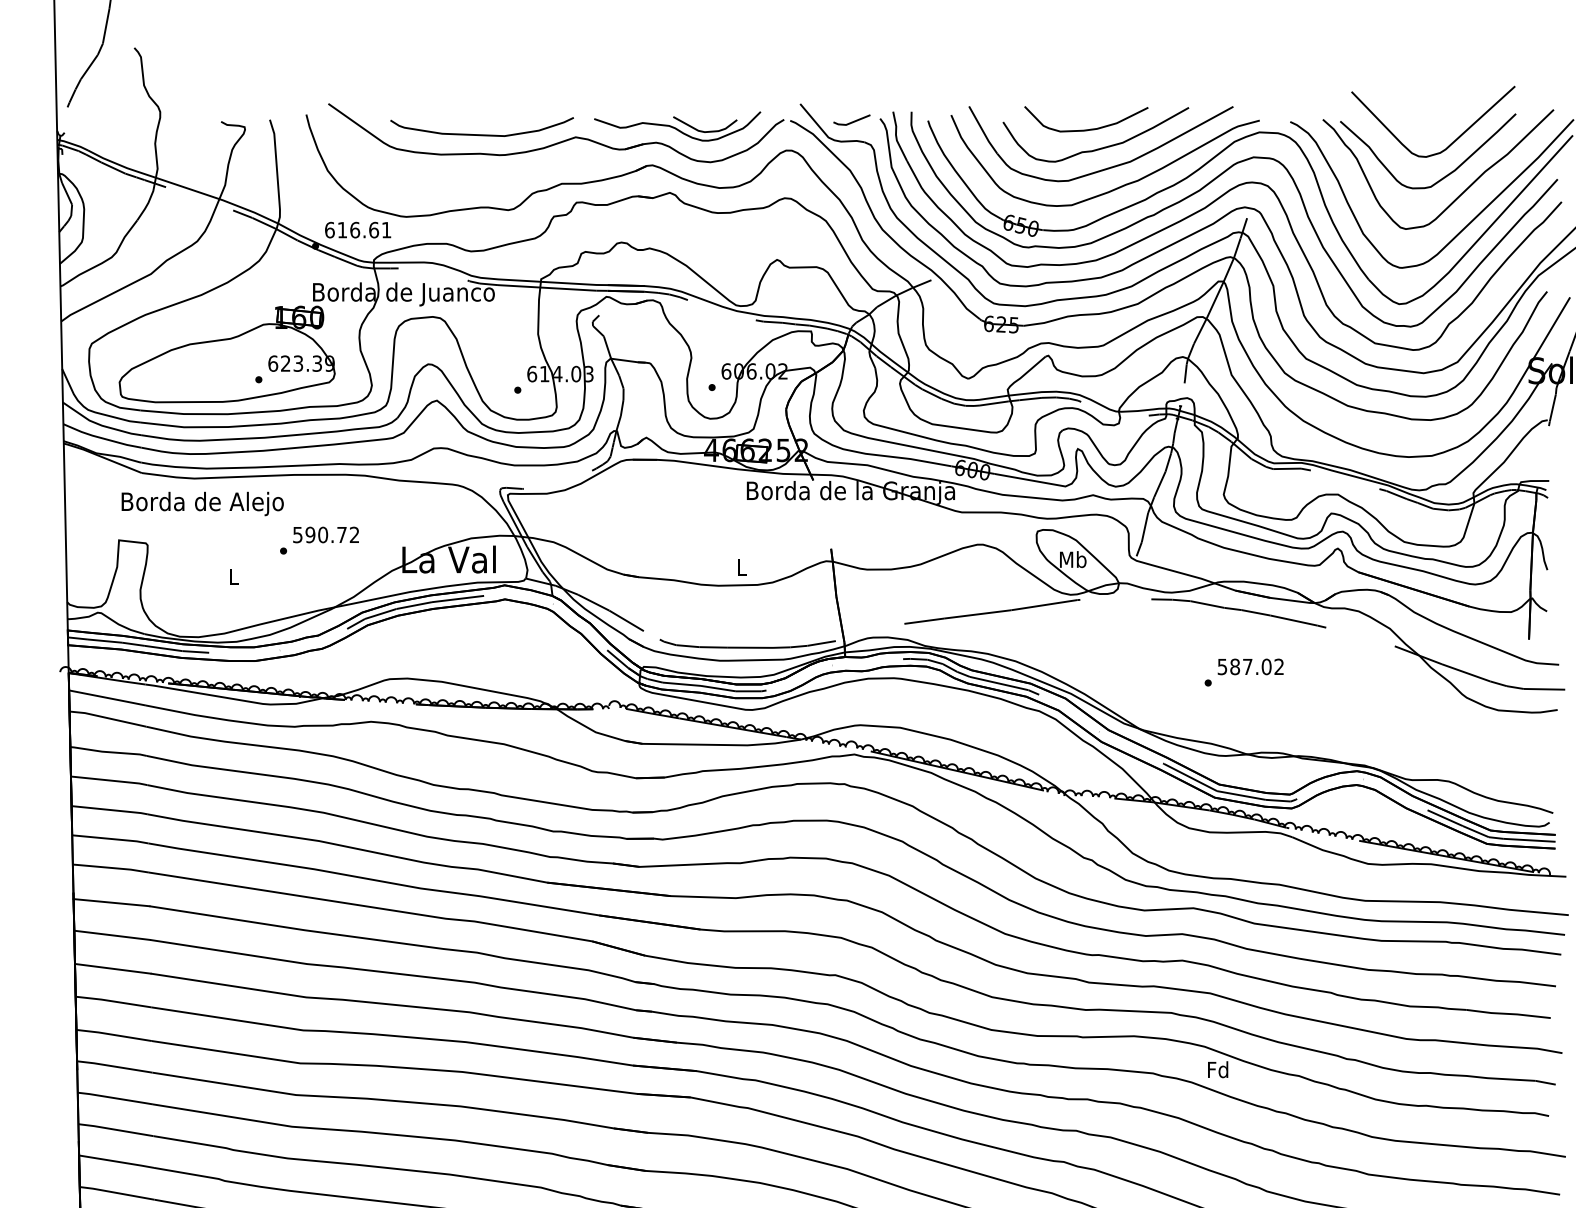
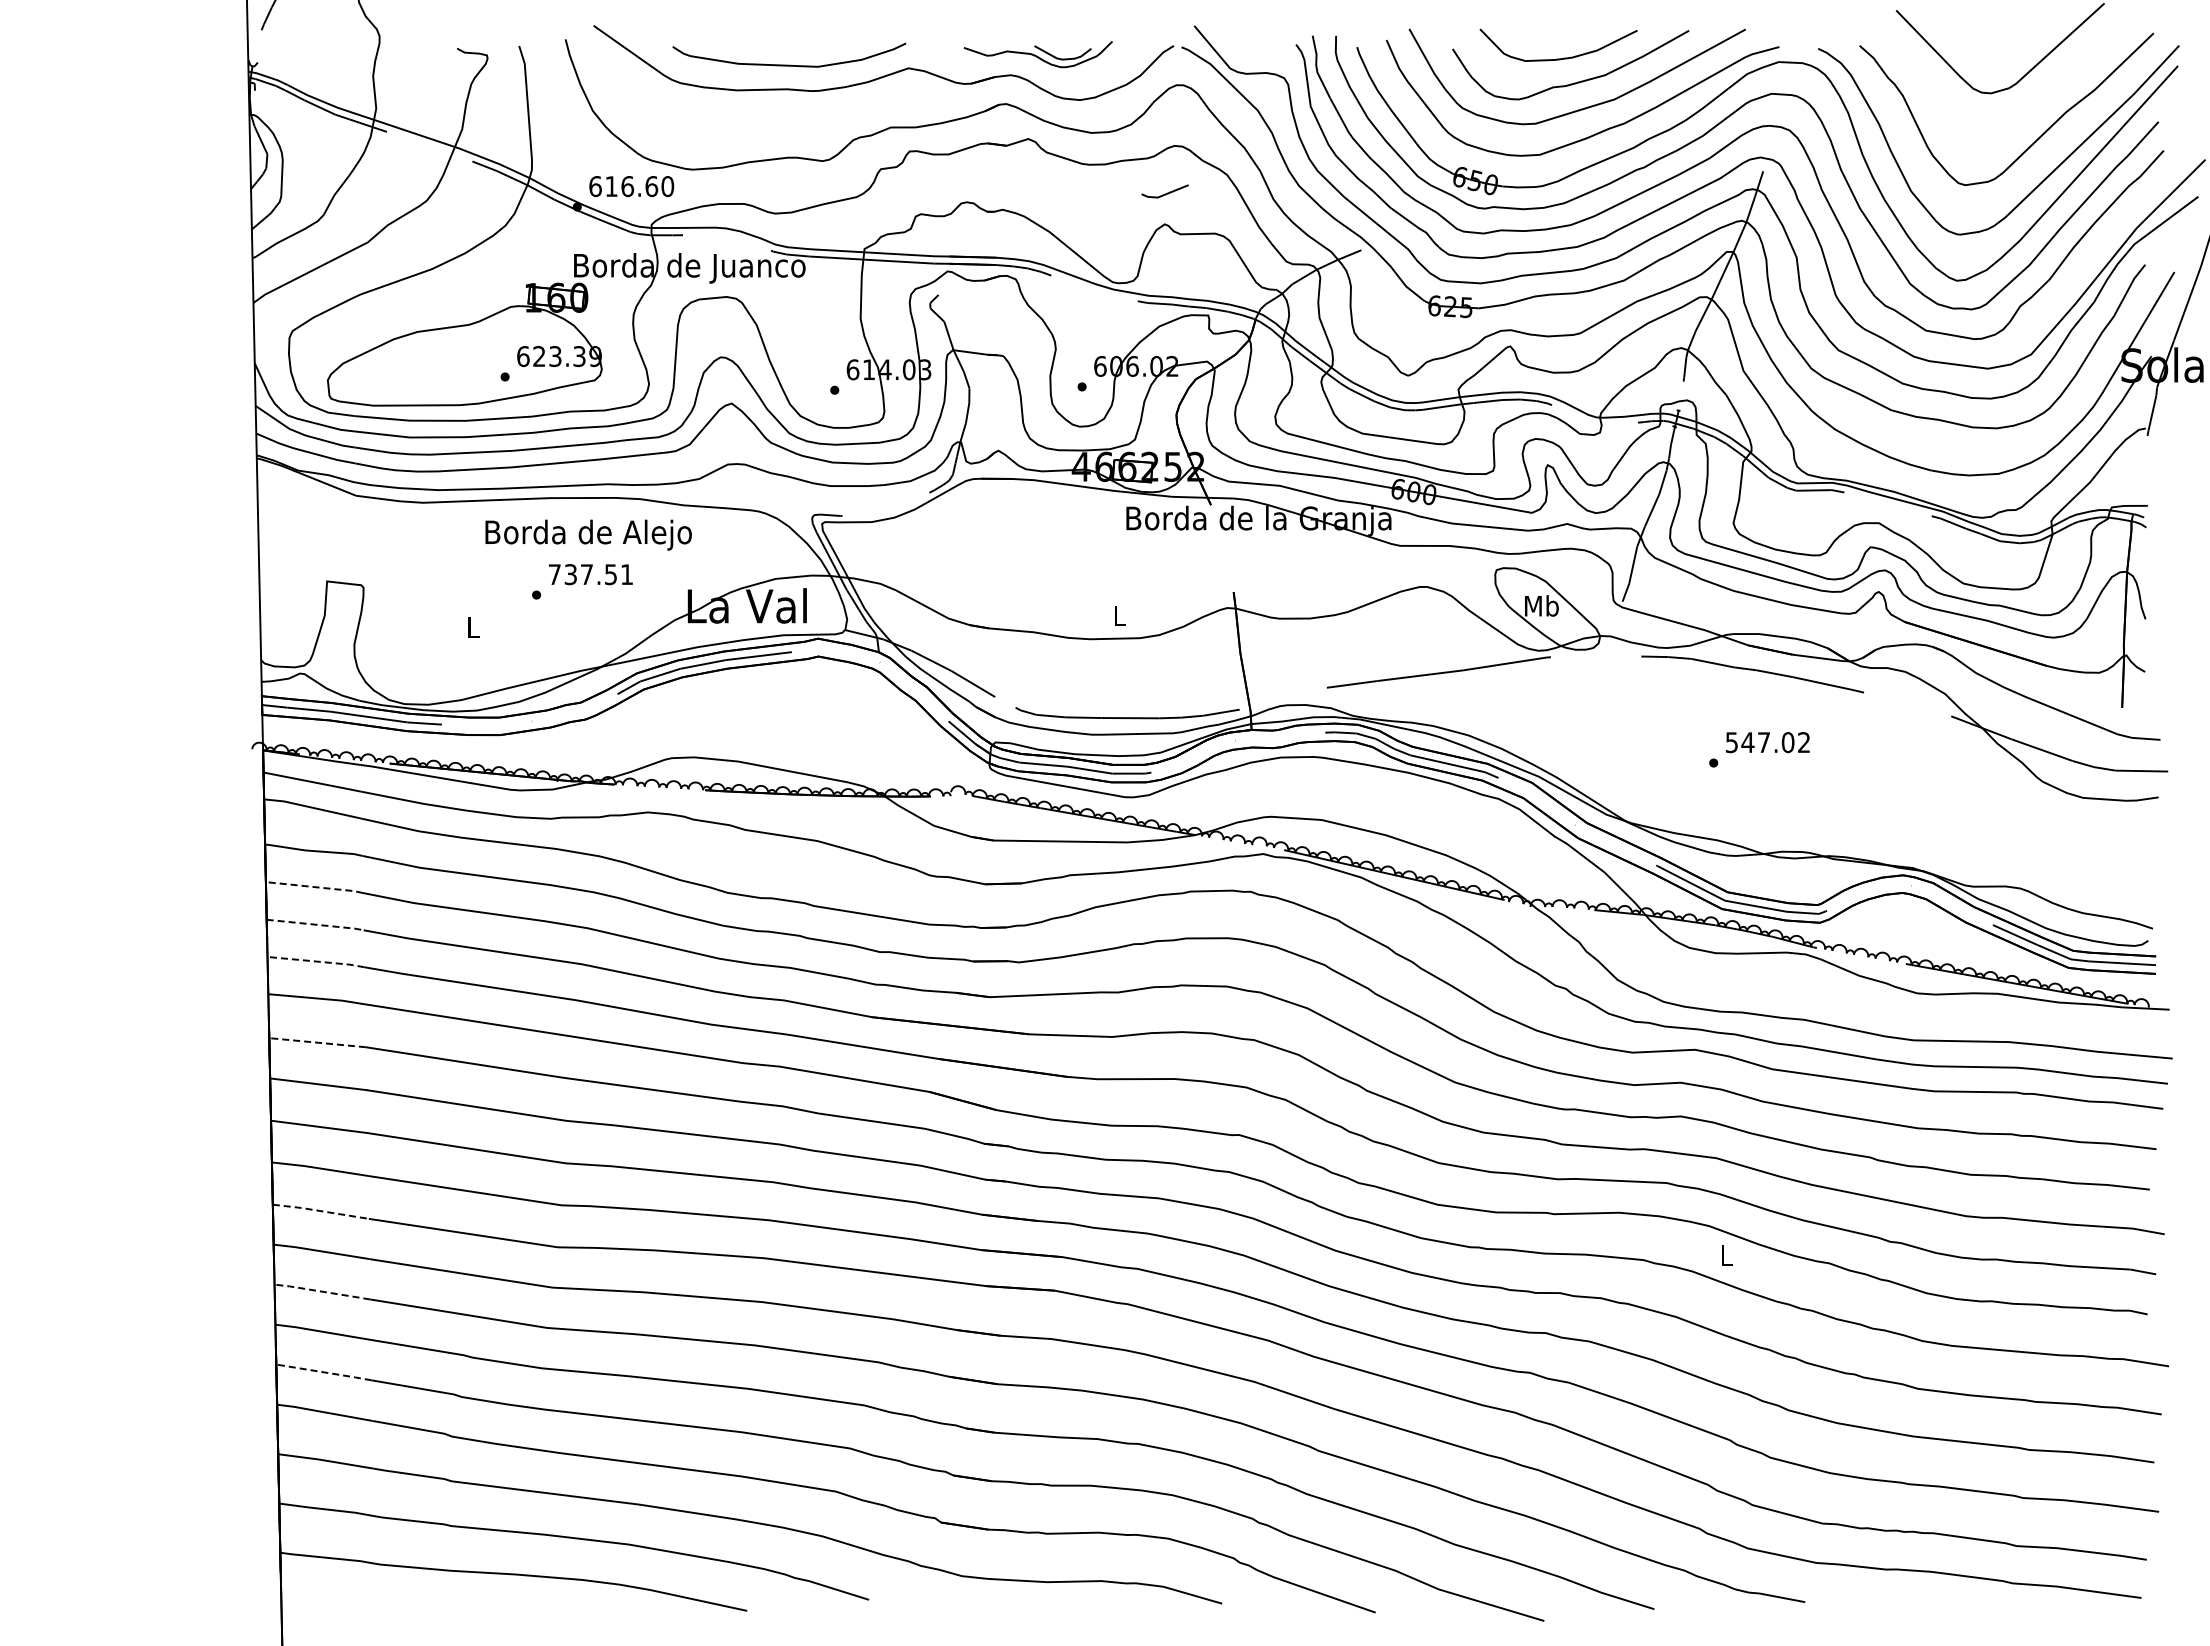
line: (851, 121) -> (1164, 193), moved
part: (677, 126) -> (1038, 54), size x0.7
curve: (1445, 175) -> (2015, 117), removed
text: (386, 230) -> (667, 186), 616.61 -> 616.60
text: (202, 503) -> (588, 534), moved
text: (325, 534) -> (590, 574), 590.72 -> 737.51
text: (1234, 666) -> (1747, 742), 587.02 -> 547.02
line: (109, 780) -> (315, 887), solid -> dashed
line: (110, 809) -> (316, 924), solid -> dashed
line: (110, 838) -> (316, 961), solid -> dashed
line: (111, 902) -> (317, 1042), solid -> dashed
line: (113, 1035) -> (320, 1211), solid -> dashed
text: (1218, 1069) -> (1726, 1255), Fd -> L
line: (115, 1098) -> (322, 1291), solid -> dashed
line: (116, 1161) -> (324, 1372), solid -> dashed

